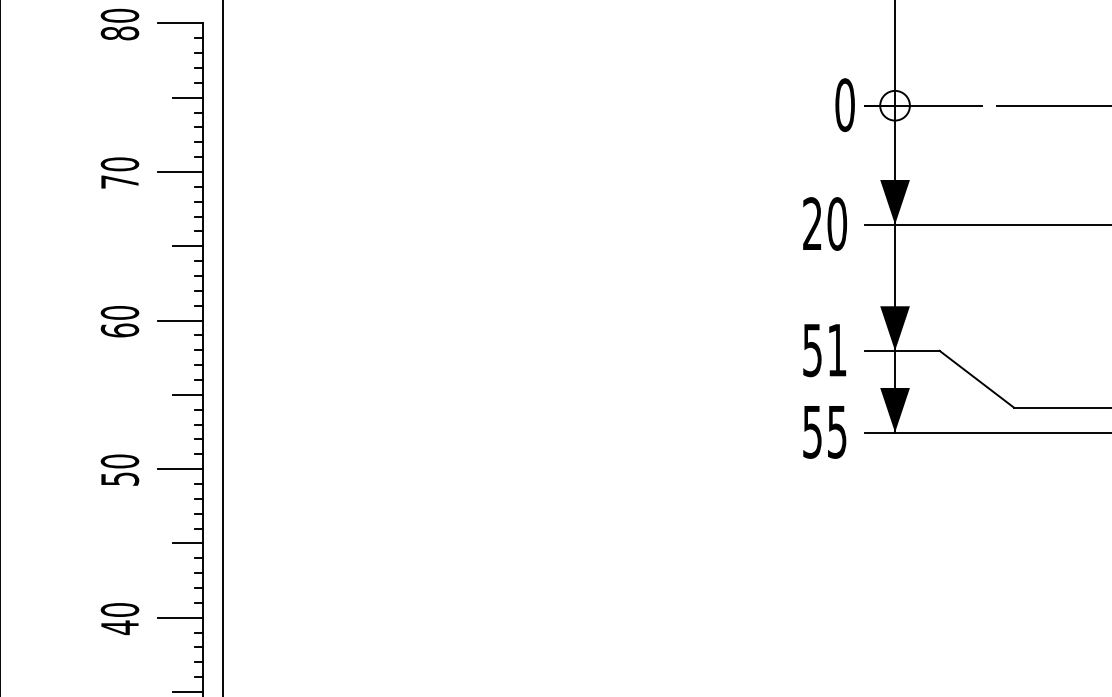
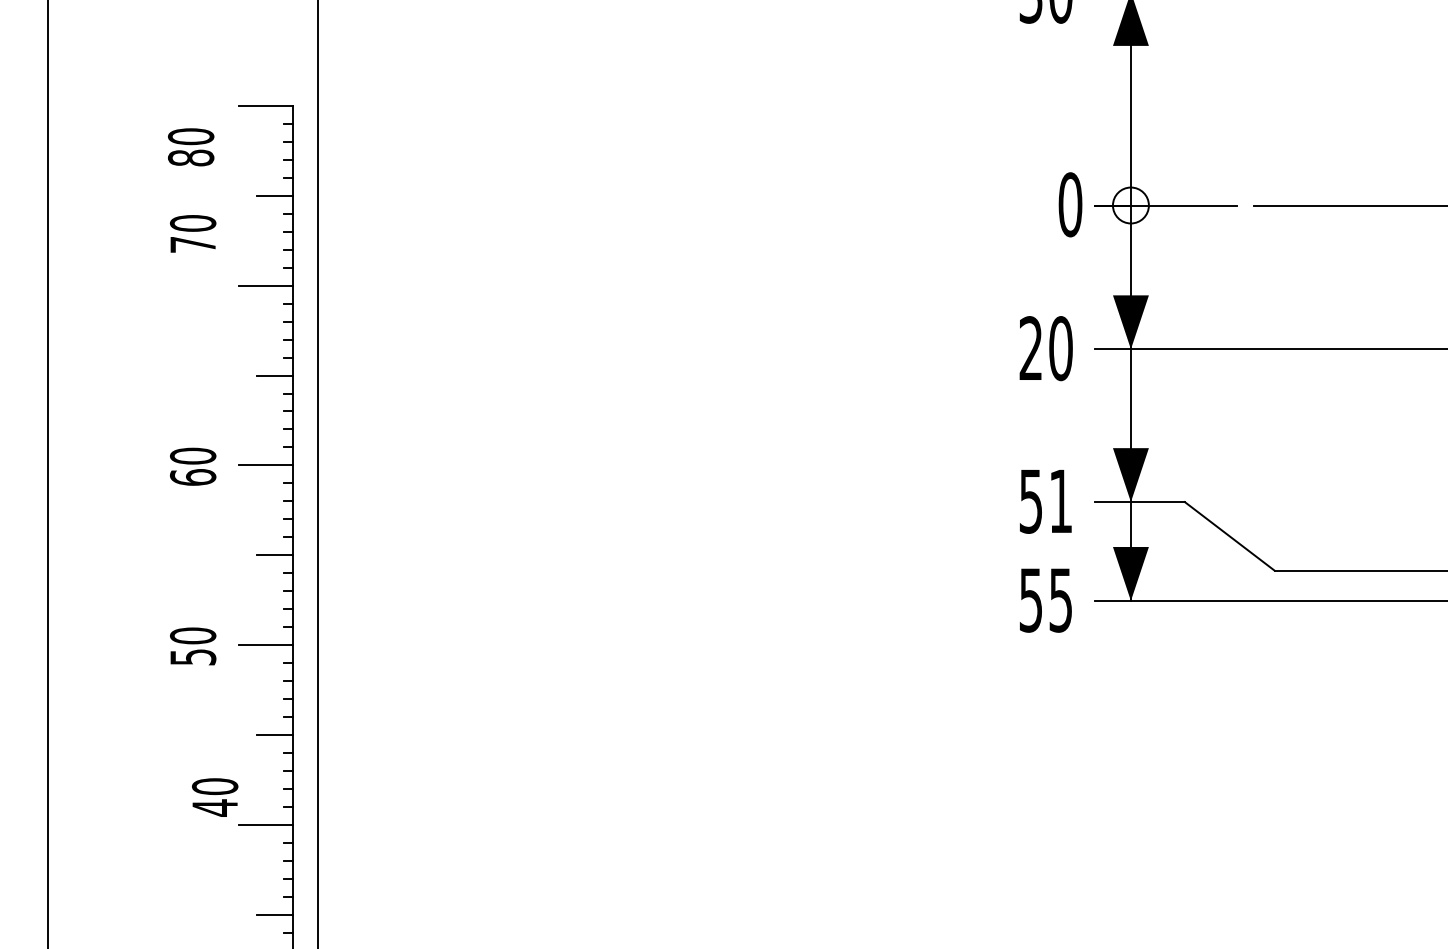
text: (120, 24) -> (191, 147), moved
text: (120, 172) -> (193, 233), moved
text: (120, 618) -> (215, 797), moved

